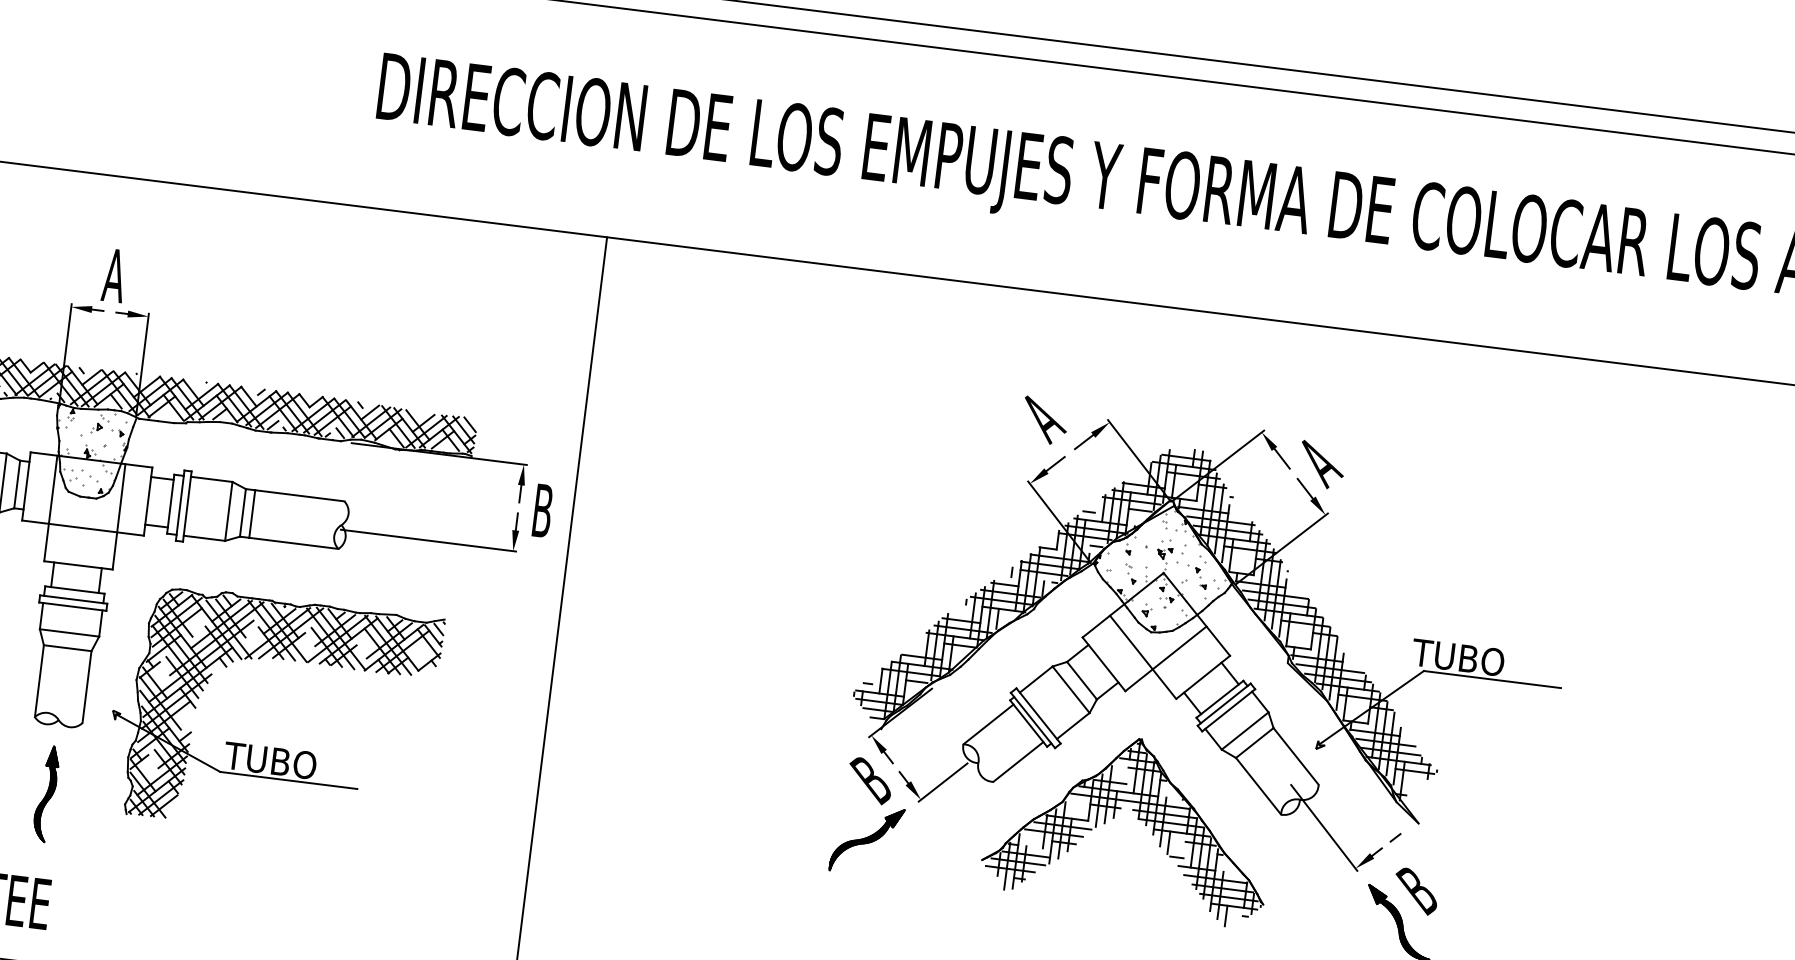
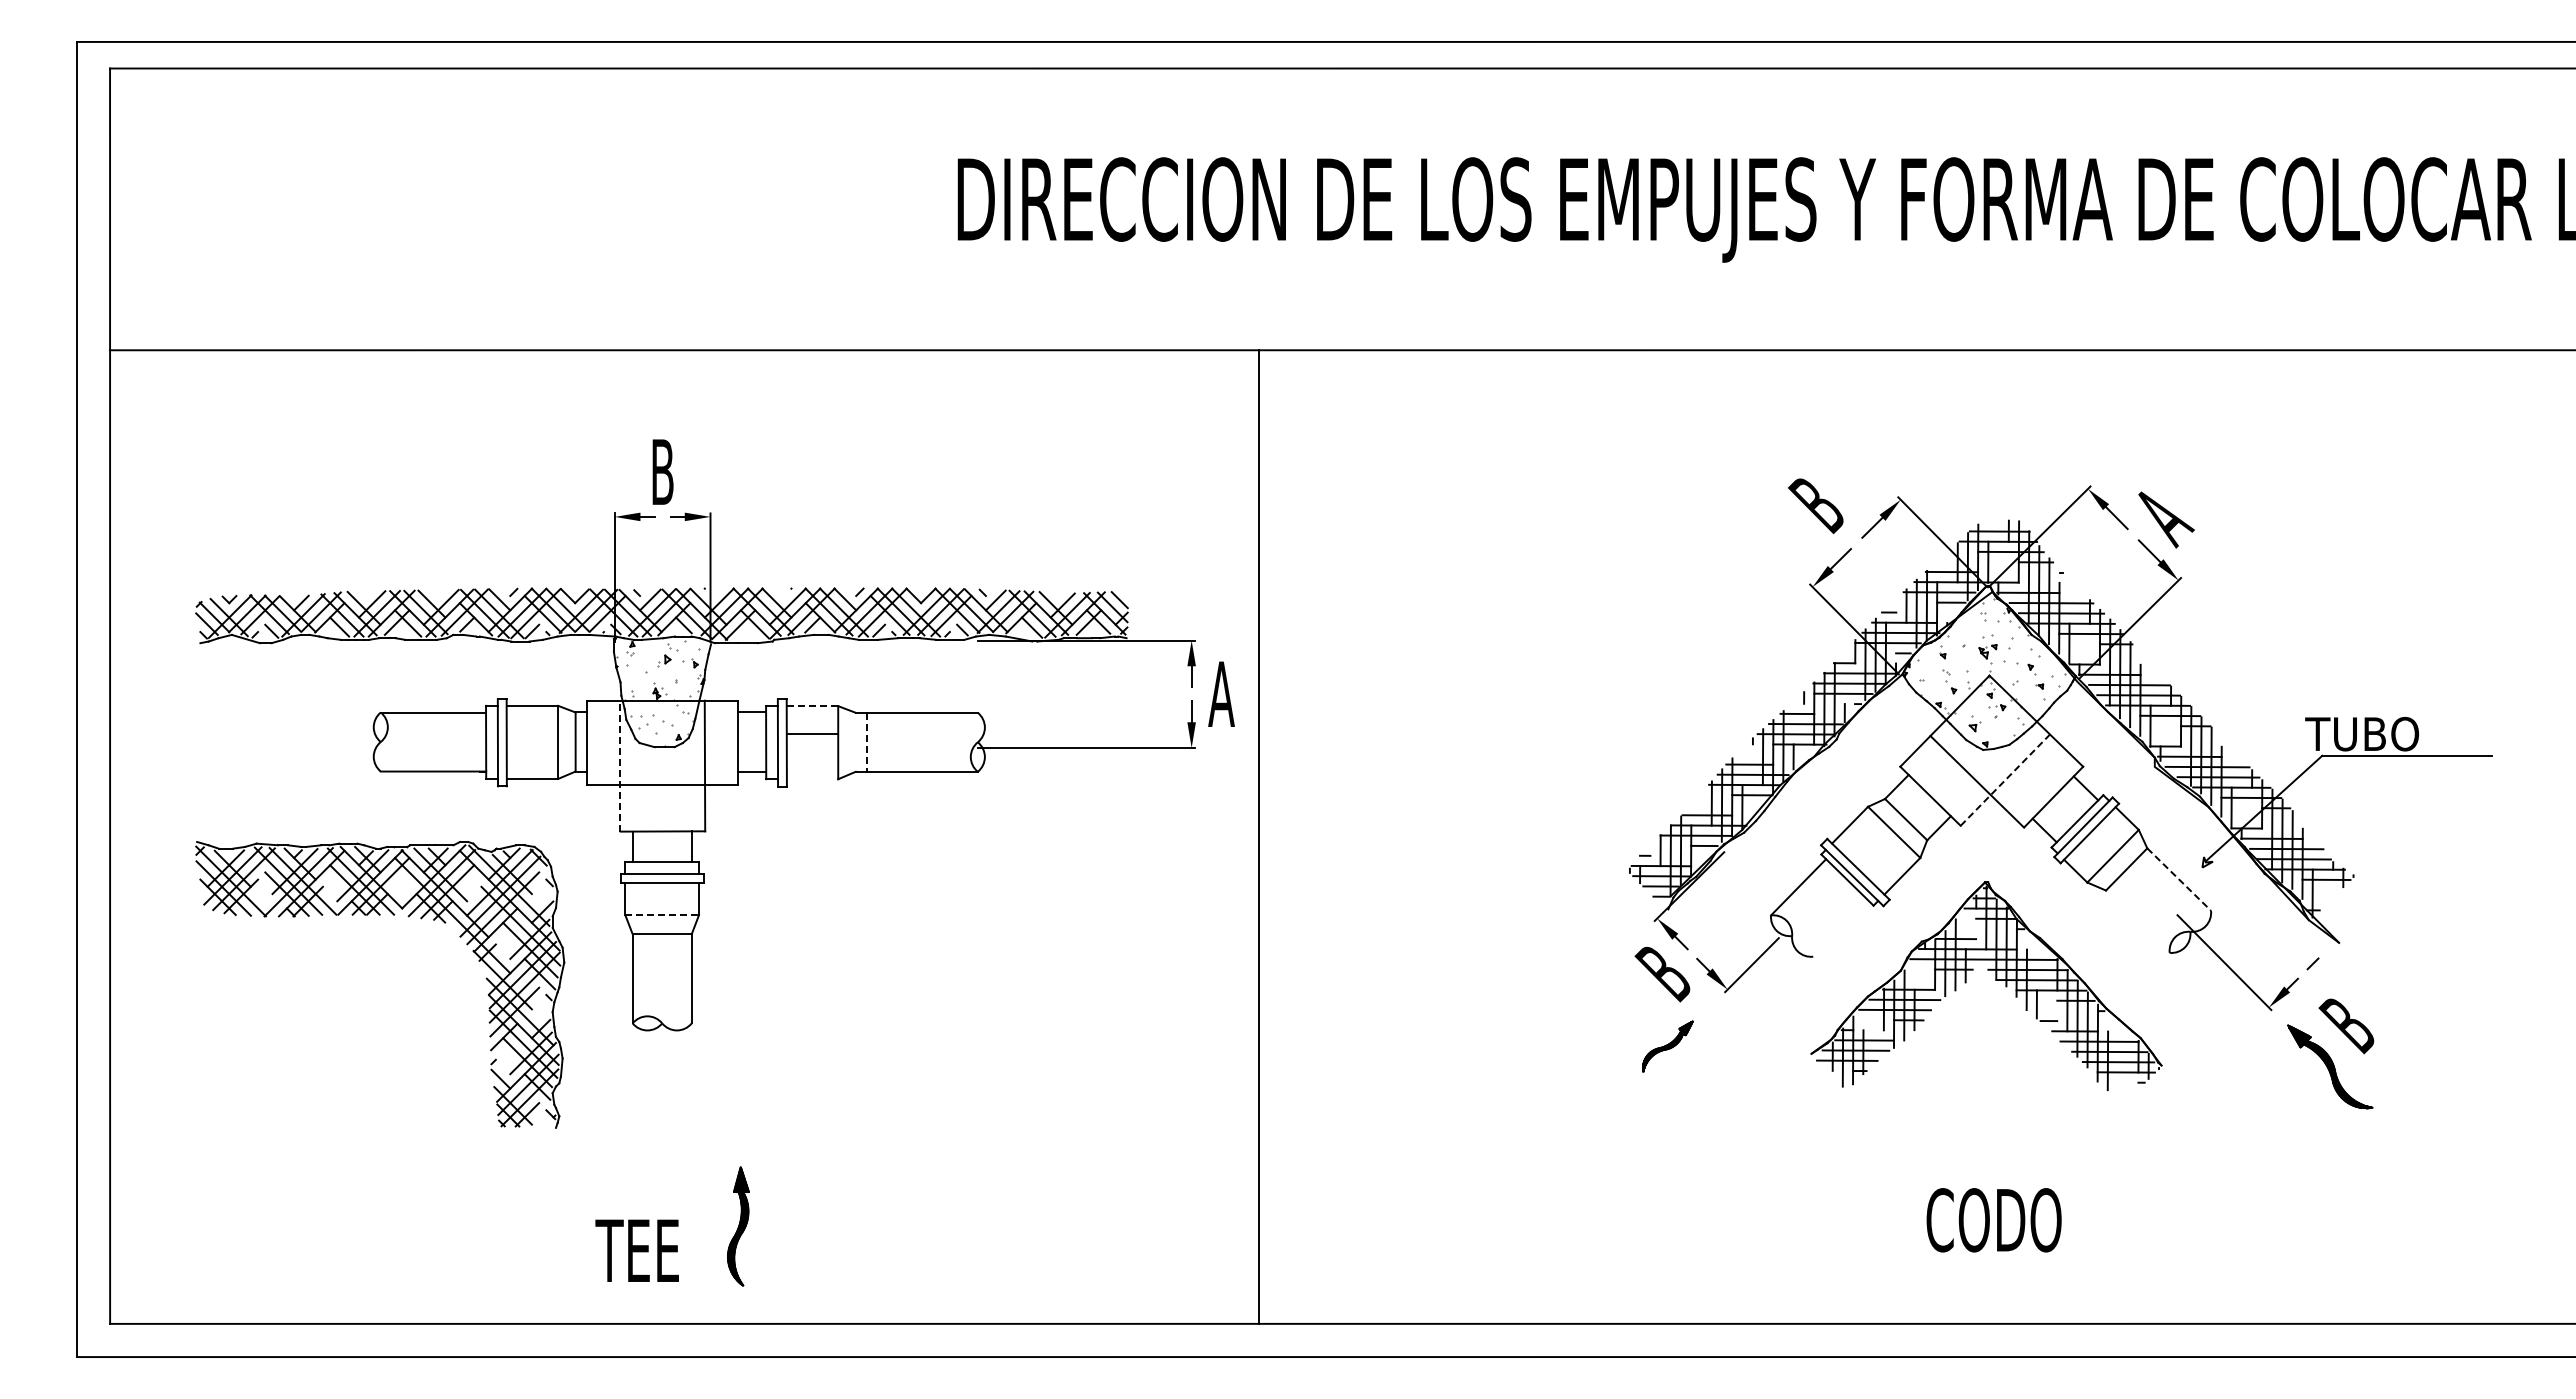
text: (114, 275) -> (662, 471), A -> B
text: (1042, 420) -> (1818, 507), A -> B
line: (211, 479) -> (812, 706), solid -> dashed
line: (50, 507) -> (620, 765), solid -> dashed
text: (542, 510) -> (1221, 693), B -> A
line: (242, 512) -> (855, 741), removed
line: (252, 514) -> (867, 742), solid -> dashed
line: (204, 538) -> (812, 734), moved
line: (69, 633) -> (662, 915), solid -> dashed
line: (1166, 659) -> (2005, 780), solid -> dashed
part: (267, 746) -> (921, 1024), removed
line: (1296, 756) -> (2179, 879), solid -> dashed
line: (1018, 761) -> (1840, 928), removed
line: (1258, 786) -> (2137, 921), removed
part: (46, 793) -> (738, 1226), moved
part: (866, 839) -> (1667, 1046), size x0.6
line: (1225, 915) -> (2117, 1084), removed

